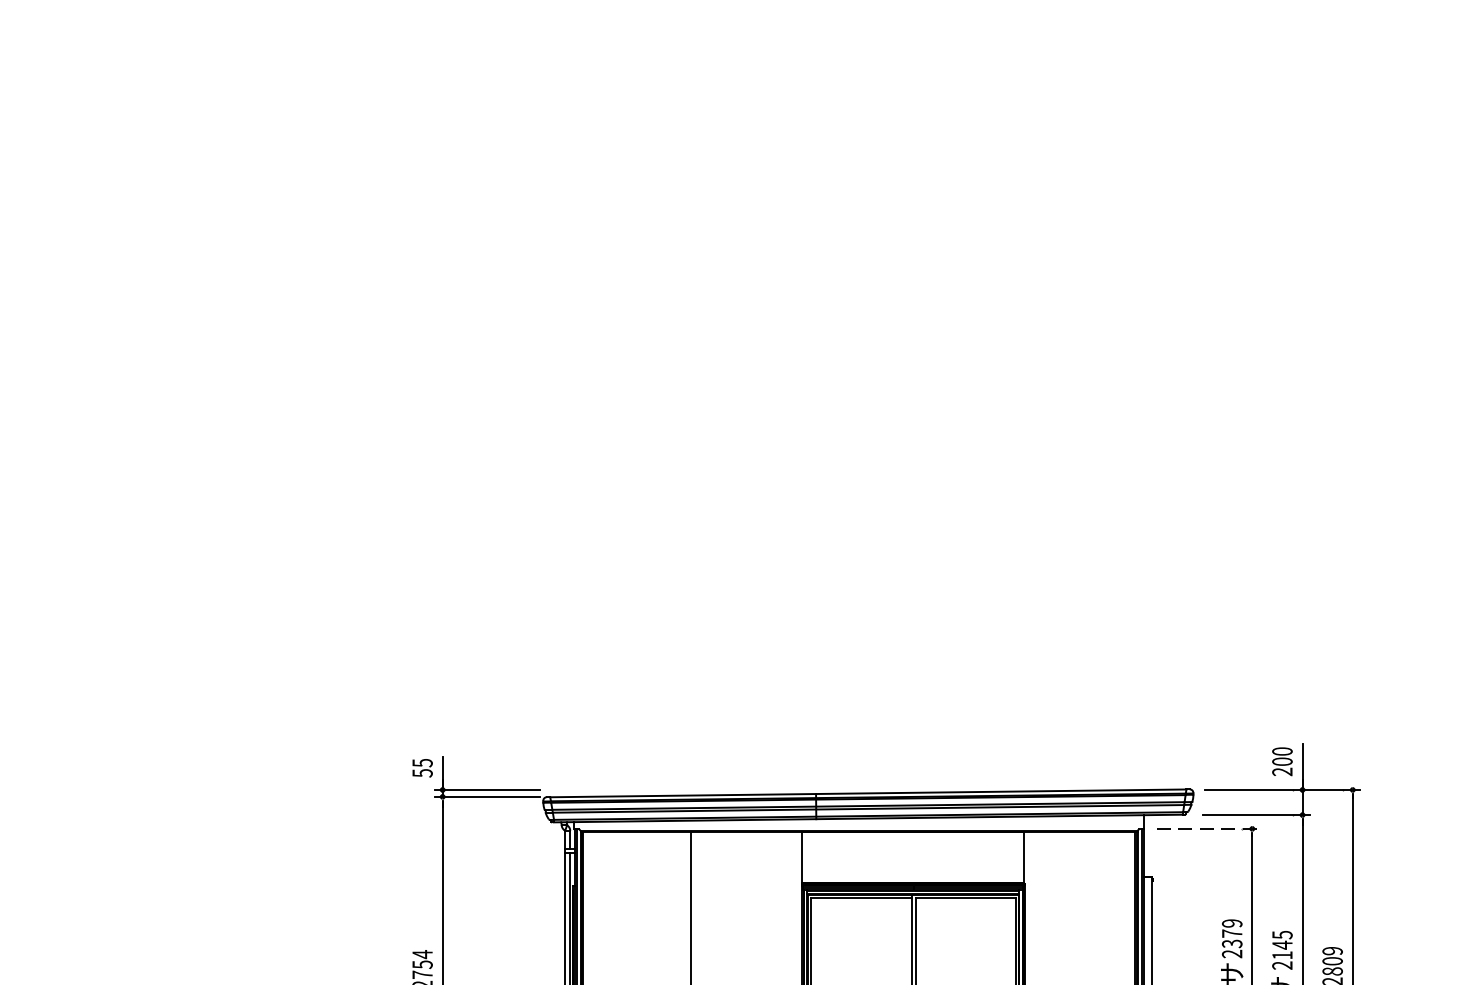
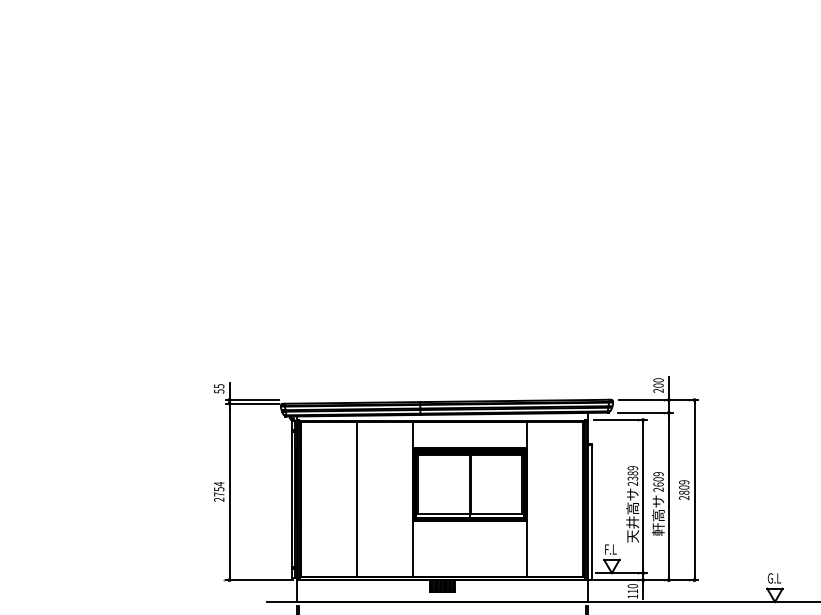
line: (1209, 828) -> (621, 419), dashed -> solid
text: (1231, 933) -> (632, 473), 2379 -> 2389
text: (1282, 945) -> (658, 479), 2145 -> 2609

